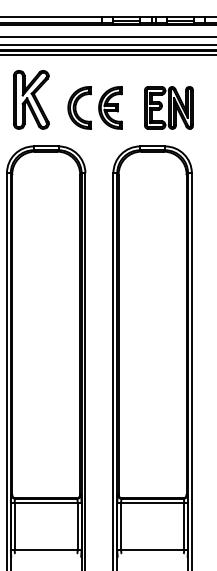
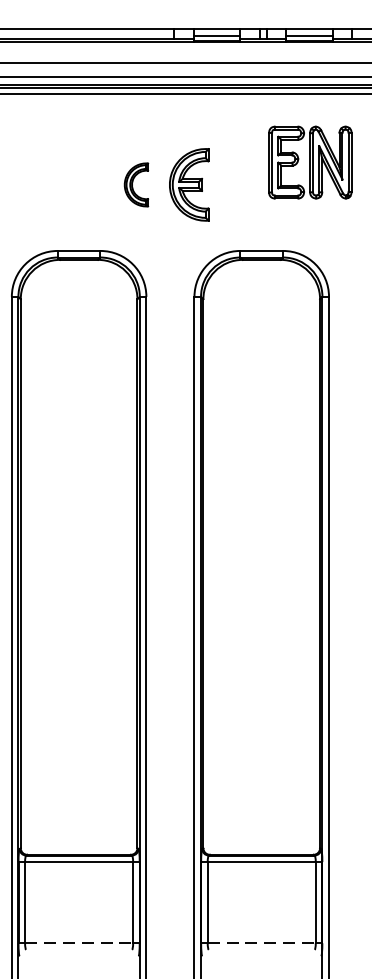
part: (31, 99) -> (53, 170), removed
part: (79, 107) -> (136, 184), size x0.6
part: (168, 107) -> (309, 161), moved
line: (46, 550) -> (79, 944), solid -> dashed
line: (152, 550) -> (261, 944), solid -> dashed

